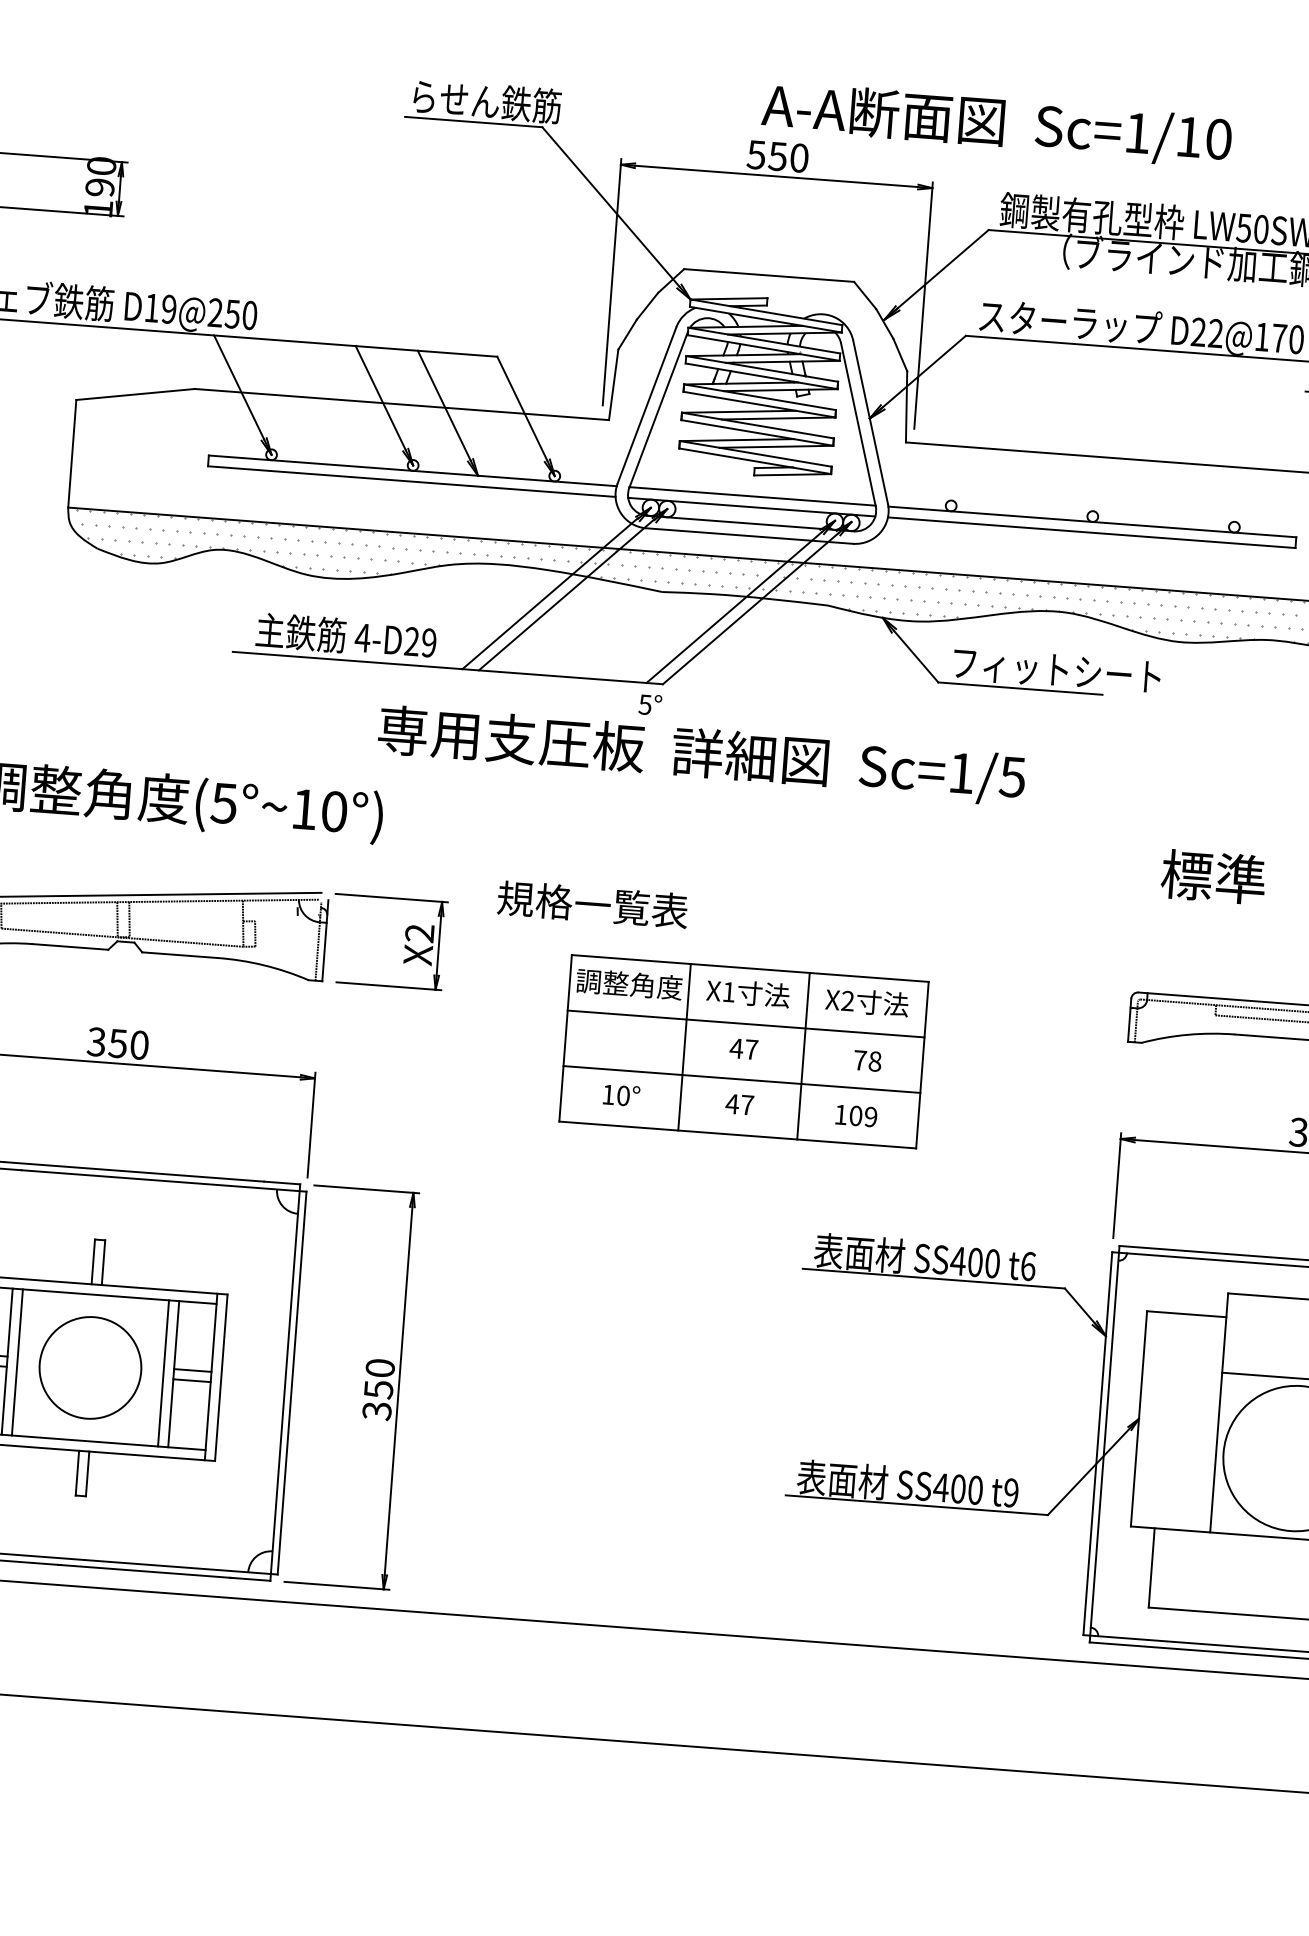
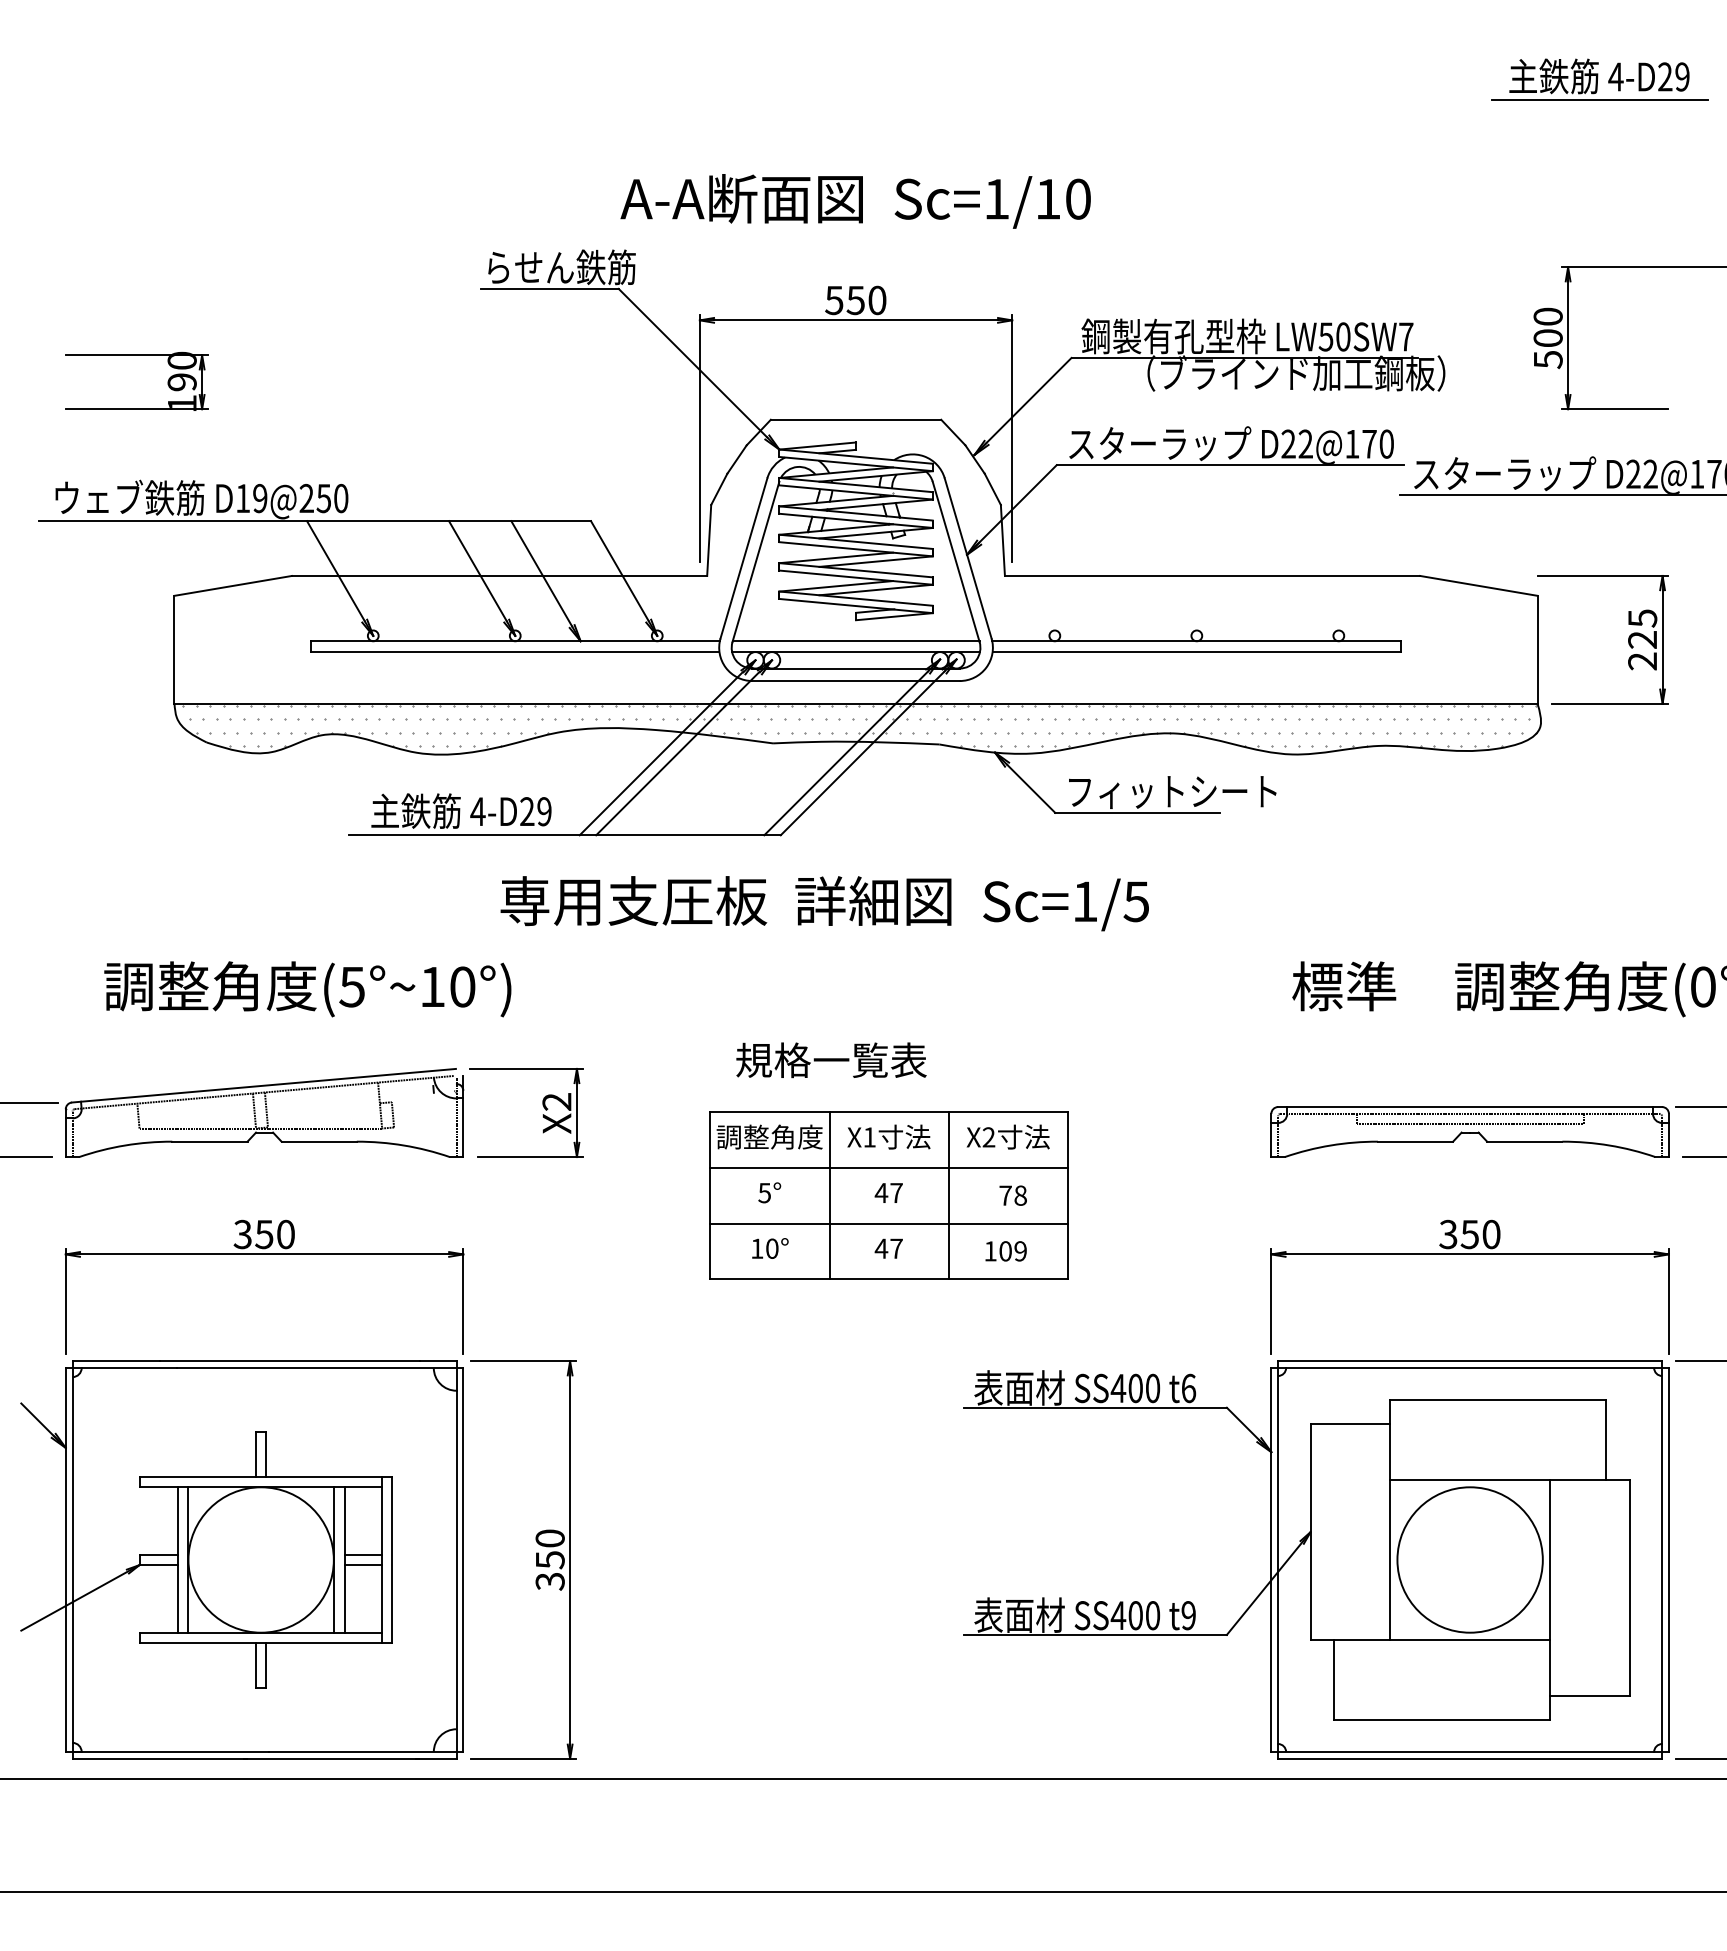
text: (996, 124) -> (855, 201), moved
text: (650, 704) -> (769, 1192), moved
text: (592, 904) -> (831, 1060), moved
circle: (89, 1367) -> (260, 1559), size x1.43

